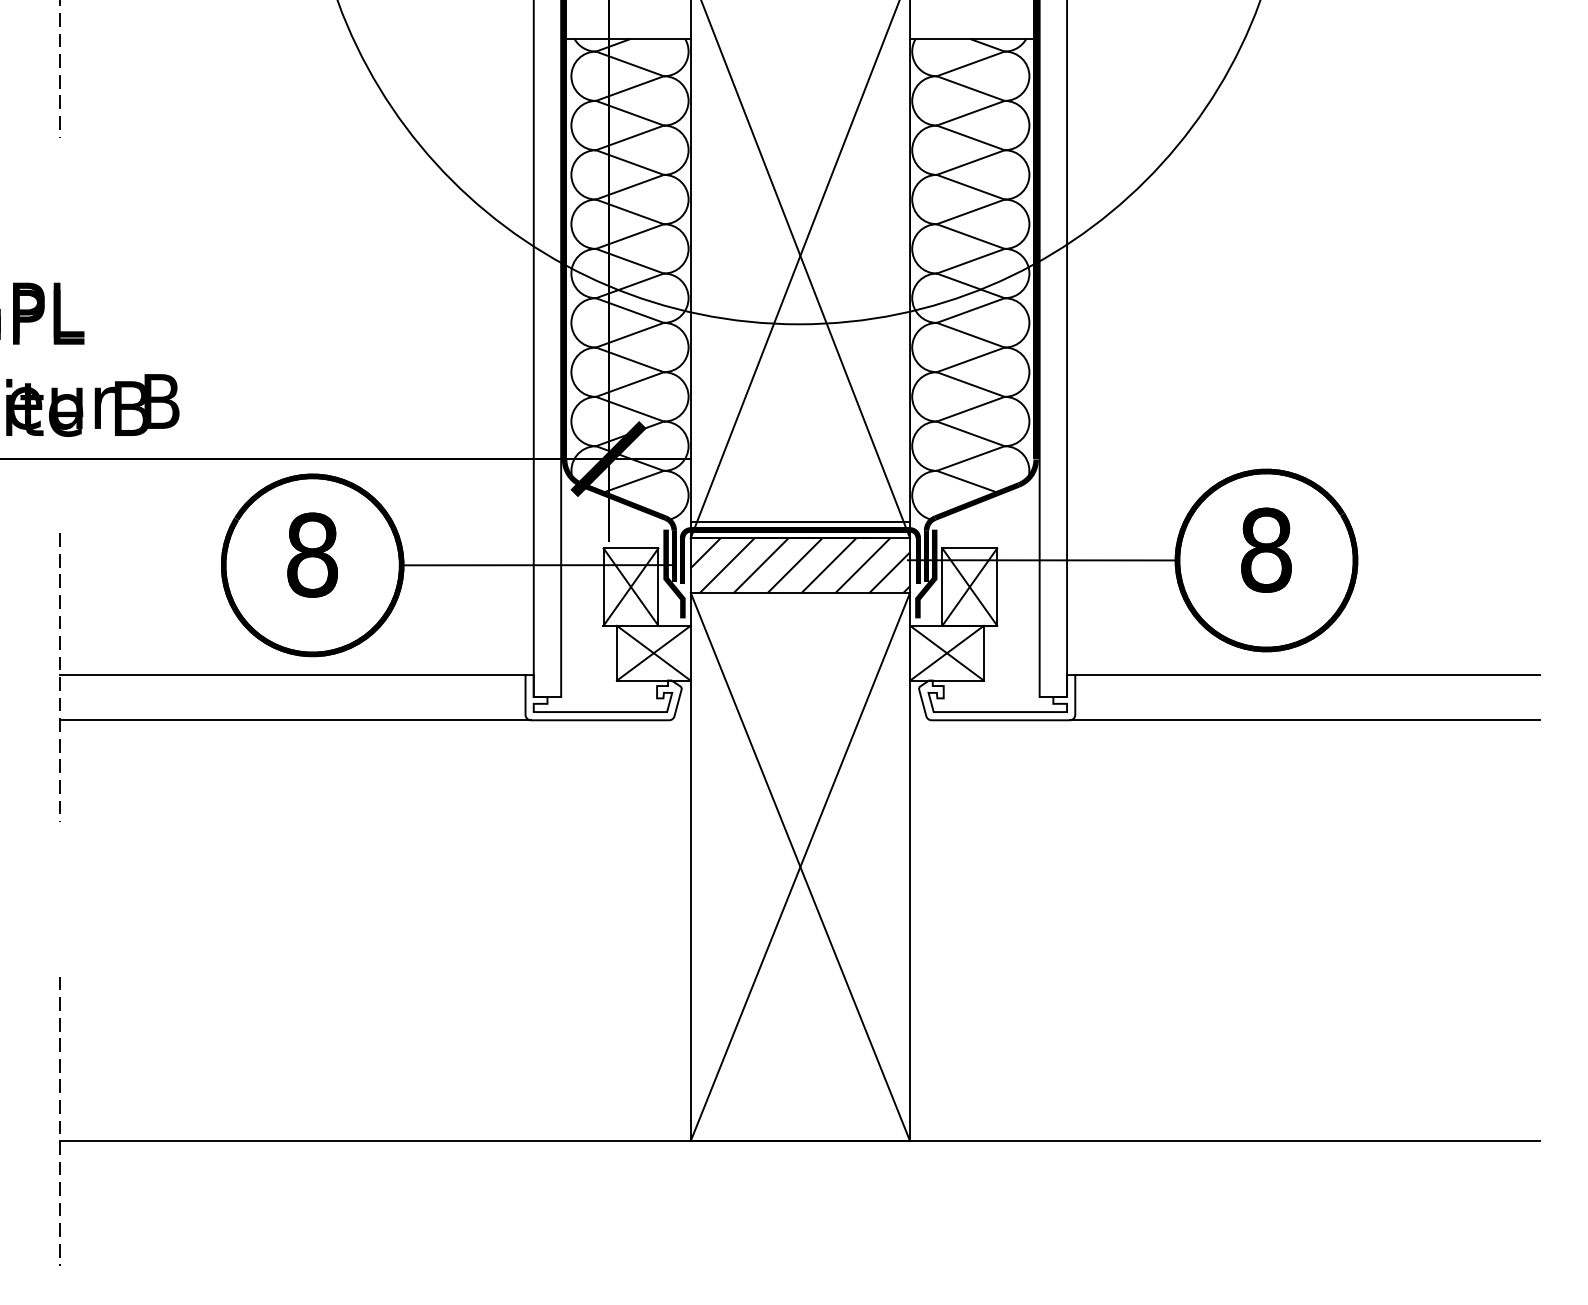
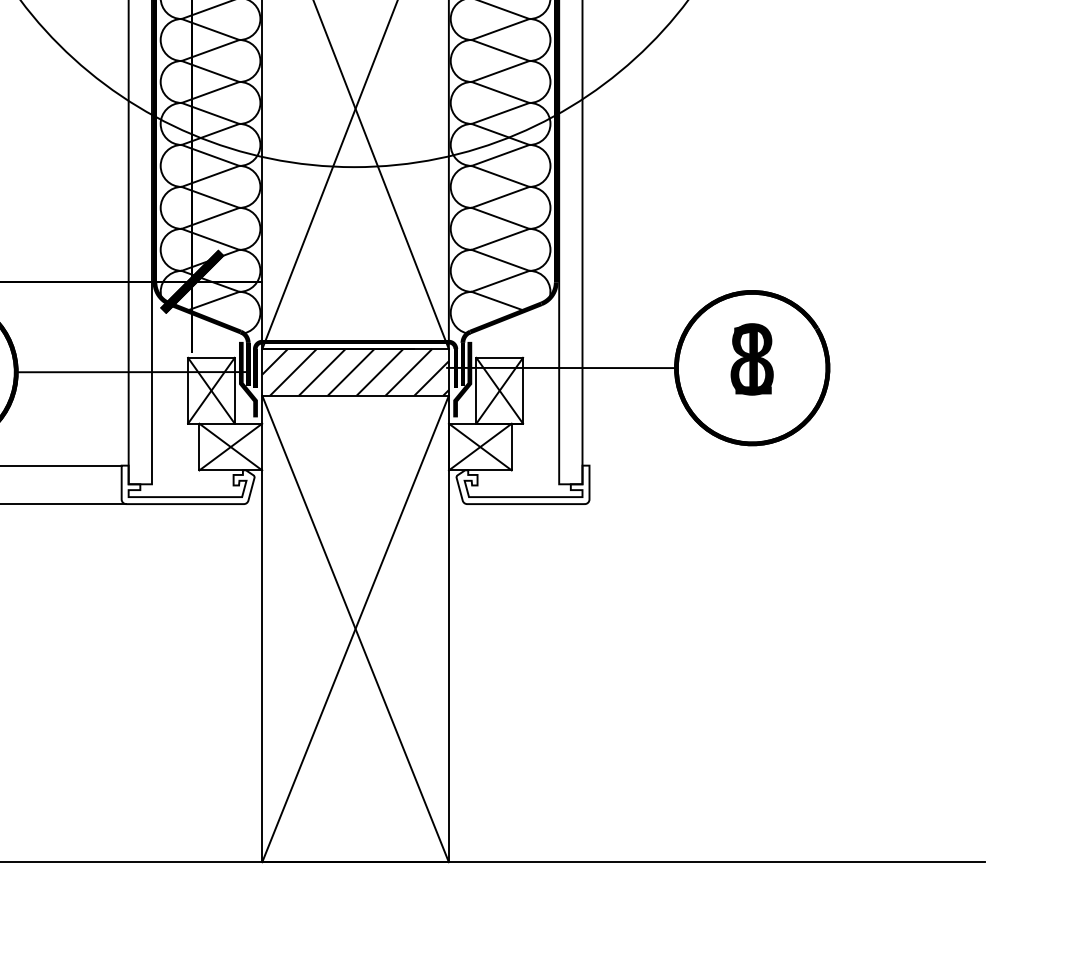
line: (800, 521) -> (355, 334), removed
text: (1266, 549) -> (752, 358), 8 -> 1
line: (1307, 675) -> (787, 466), removed
line: (1304, 720) -> (784, 504), removed

